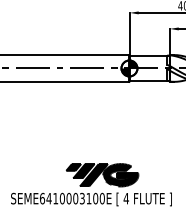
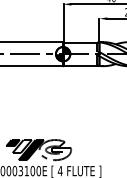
fill: (83, 171) -> (21, 146), removed
fill: (120, 175) -> (55, 150), removed

